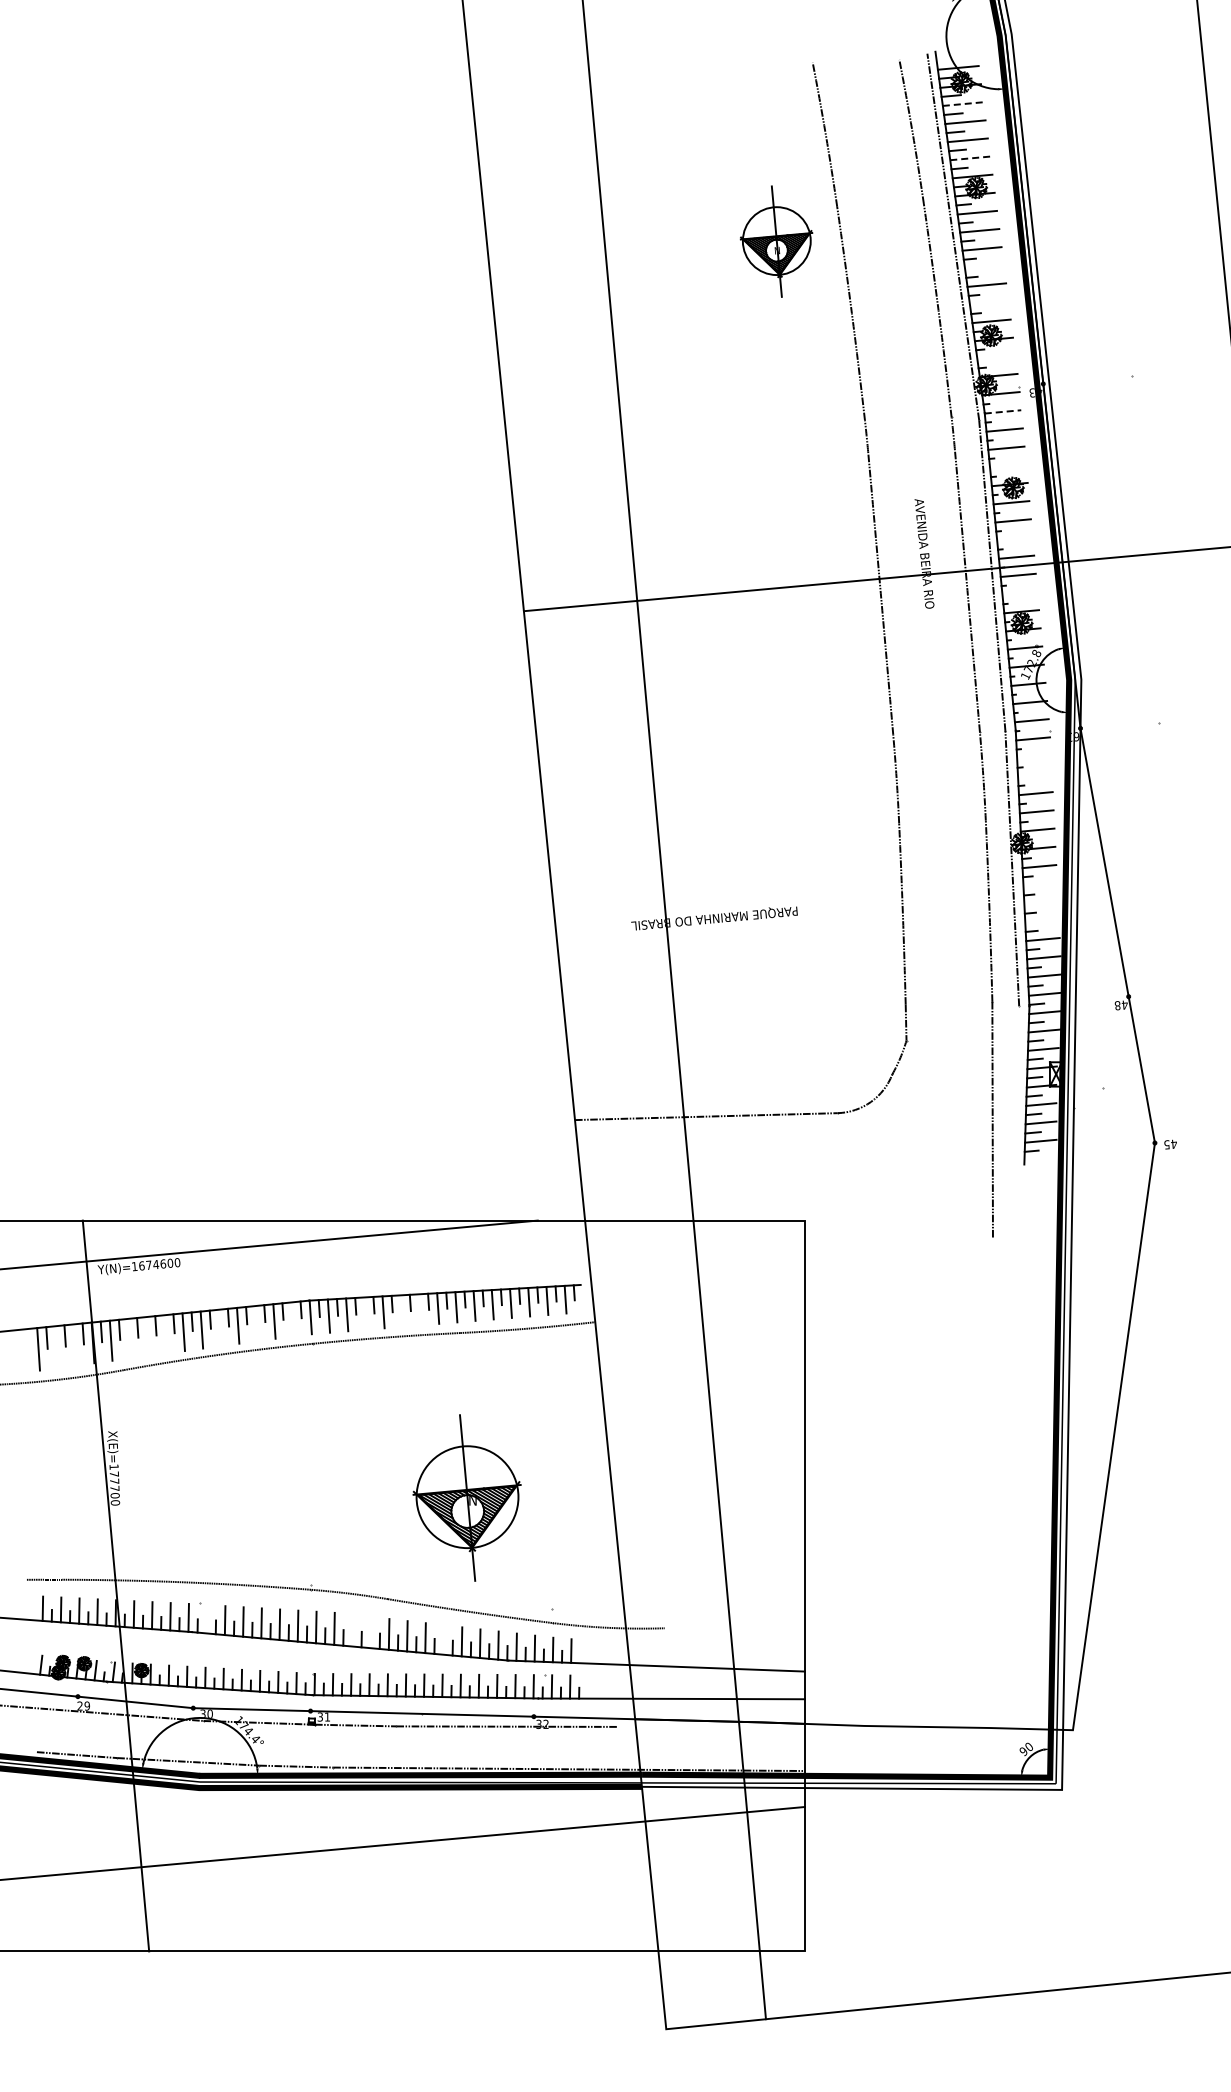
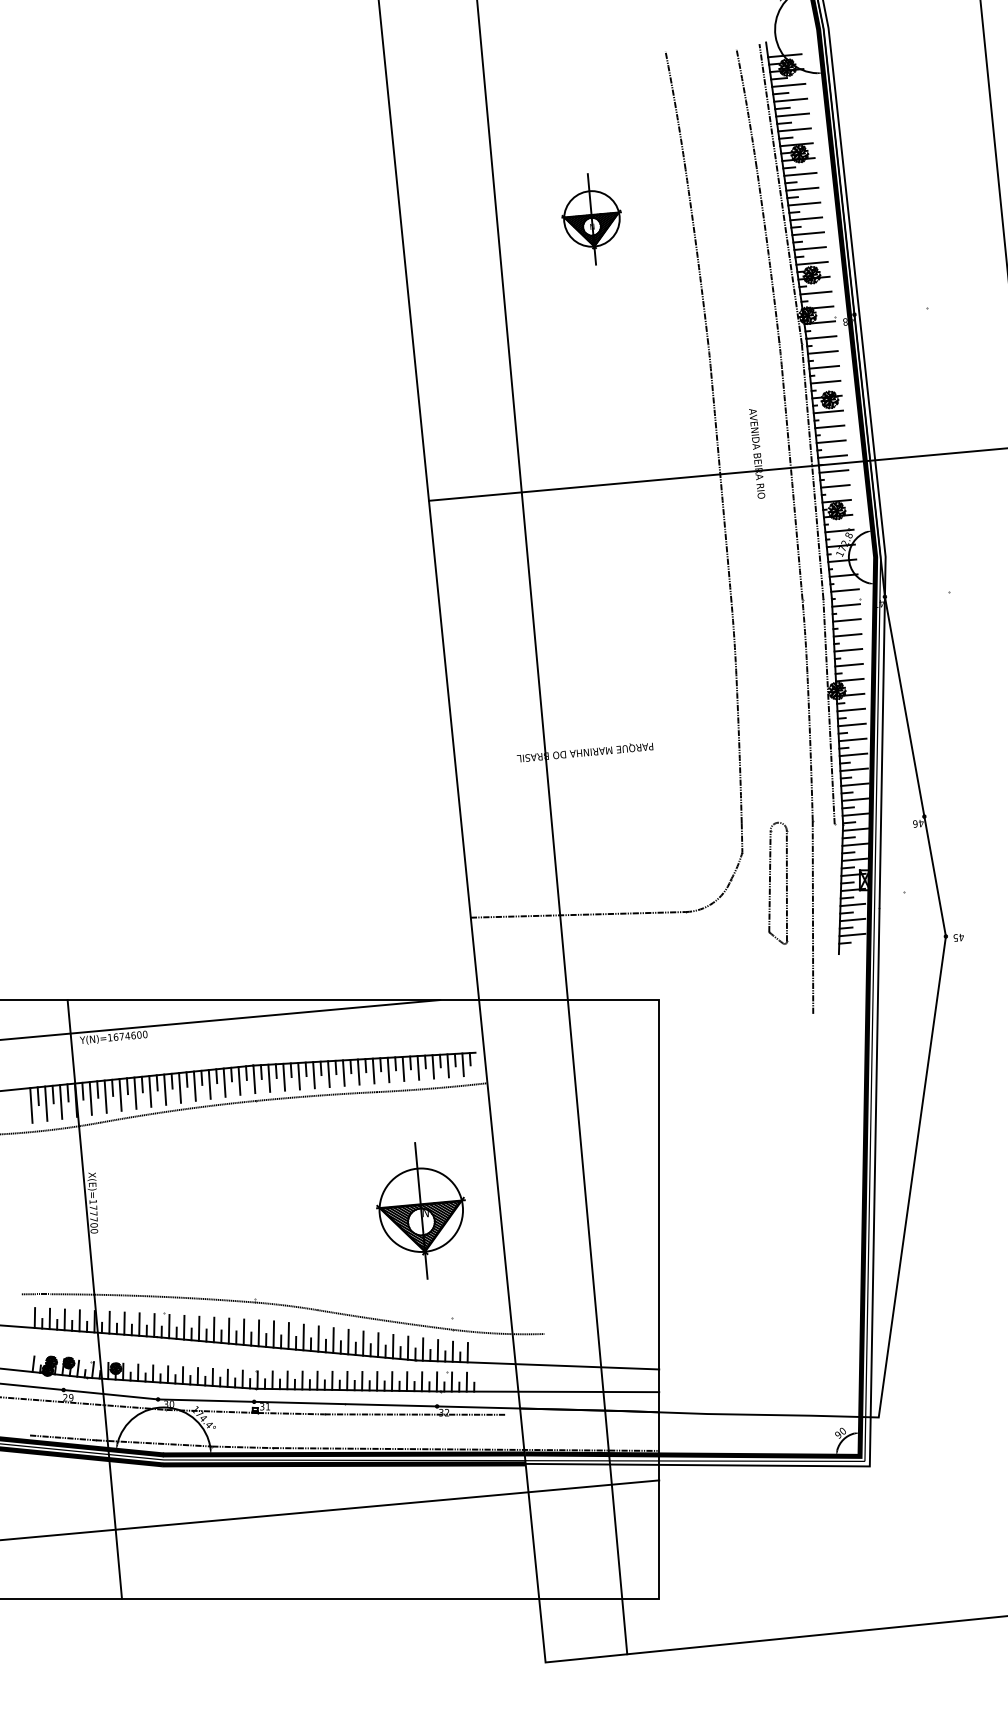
line: (963, 104) -> (789, 85), dashed -> solid
line: (970, 158) -> (794, 129), dashed -> solid
part: (776, 241) -> (591, 219), moved
line: (984, 266) -> (806, 218), added
line: (988, 302) -> (809, 247), added
line: (996, 357) -> (816, 292), added
text: (1031, 392) -> (844, 321), 43 -> 48
line: (1003, 411) -> (821, 337), dashed -> solid
line: (1008, 466) -> (825, 382), added
line: (1014, 538) -> (830, 441), added
line: (1019, 593) -> (834, 486), added
text: (1075, 736) -> (880, 603), 63 -> 47
line: (1033, 756) -> (846, 619), added
line: (1034, 774) -> (847, 634), added
line: (1040, 884) -> (852, 724), added
line: (1040, 902) -> (852, 739), added
line: (1041, 920) -> (852, 754), added
text: (1117, 1005) -> (915, 823), 48 -> 46
part: (941, 1074) -> (771, 880), added
line: (419, 1309) -> (343, 1072), added
line: (401, 1310) -> (328, 1073), added
line: (365, 1313) -> (299, 1076), added
line: (292, 1319) -> (239, 1081), added
line: (256, 1323) -> (209, 1084), added
line: (219, 1327) -> (179, 1087), added
line: (165, 1334) -> (135, 1093), added
line: (147, 1336) -> (120, 1094), added
line: (129, 1338) -> (105, 1096), added
line: (74, 1344) -> (60, 1101), added
line: (56, 1347) -> (46, 1103), added
part: (466, 1497) -> (420, 1210), moved
line: (206, 1619) -> (168, 1326), added
line: (352, 1630) -> (288, 1335), added
line: (370, 1632) -> (303, 1337), added
line: (443, 1639) -> (363, 1343), added

